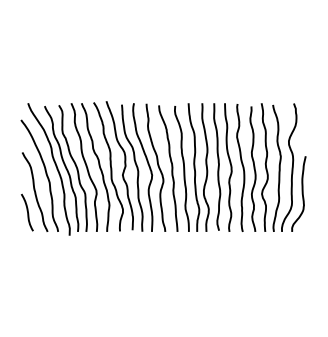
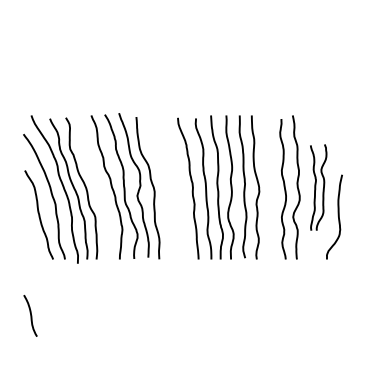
curve: (86, 167) -> (96, 187), removed
part: (148, 167) -> (166, 187), removed
curve: (242, 167) -> (271, 187), removed
part: (284, 167) -> (318, 187), size x0.6
curve: (27, 212) -> (30, 315), moved

